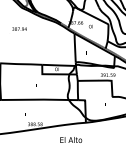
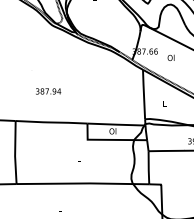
text: (19, 28) -> (48, 90), moved

